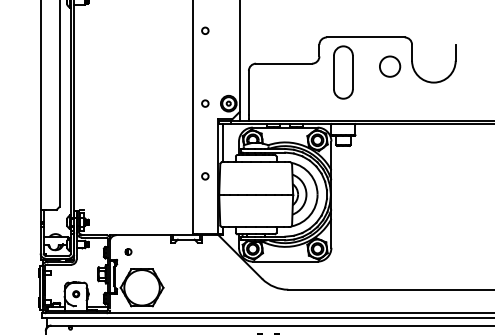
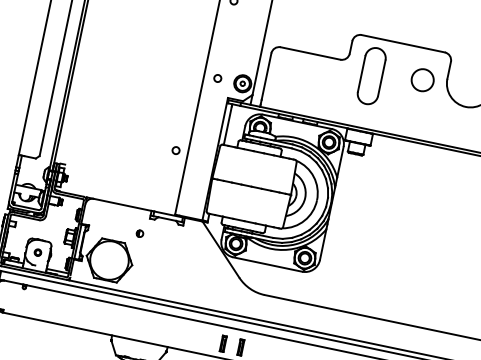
circle: (205, 176) -> (176, 150), moved
part: (128, 251) -> (140, 233), moved

